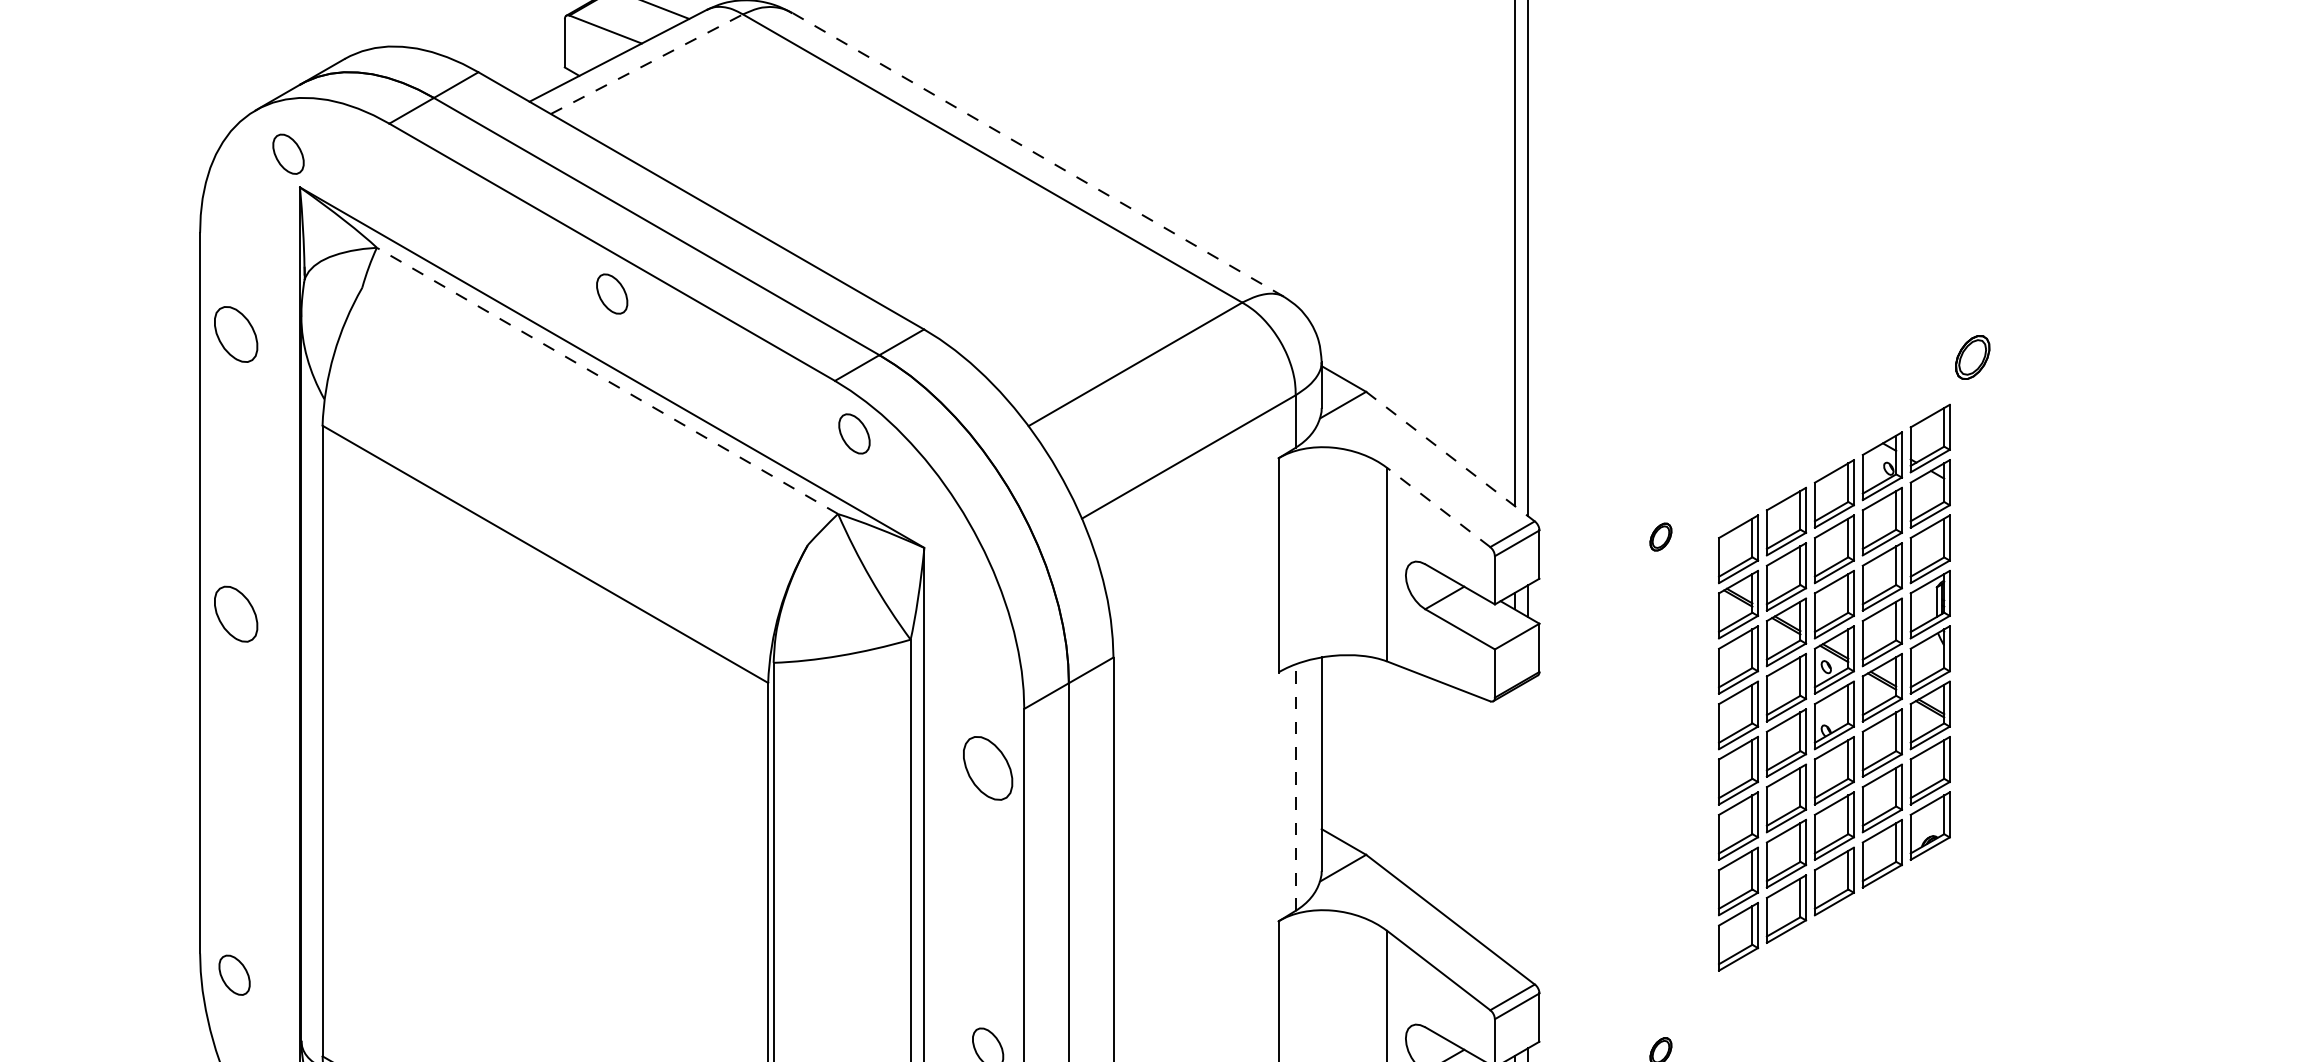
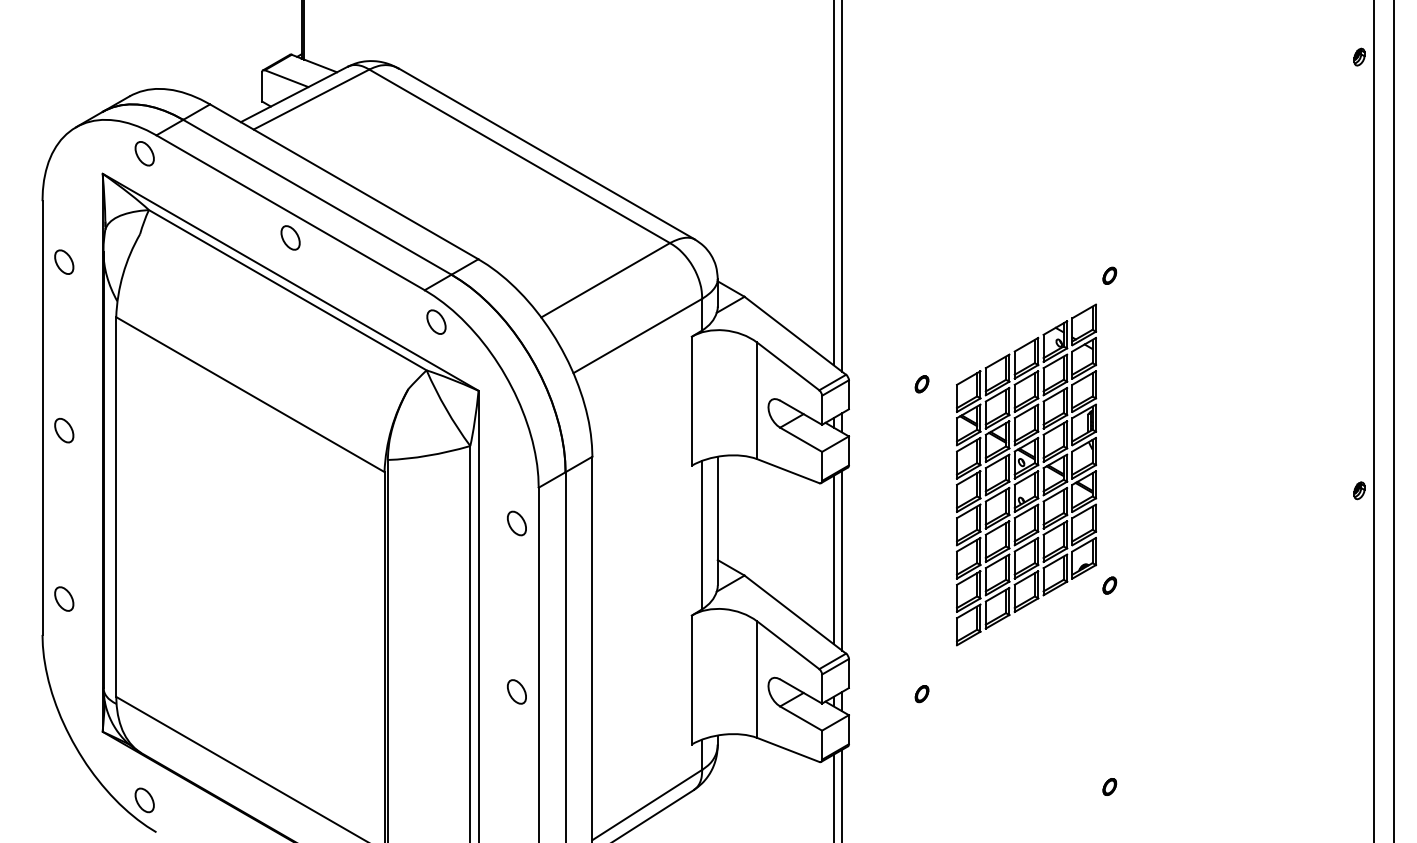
line: (648, 64) -> (312, 99), dashed -> solid
part: (288, 153) -> (144, 153), moved
line: (1038, 155) -> (547, 154), dashed -> solid
part: (236, 333) -> (64, 261), size x0.71
part: (1972, 356) -> (1109, 275), size x0.62
line: (607, 379) -> (287, 289), dashed -> solid
line: (1450, 457) -> (795, 336), dashed -> solid
line: (1437, 507) -> (787, 366), dashed -> solid
part: (236, 613) -> (64, 430), size x0.71
part: (987, 768) -> (516, 523), size x0.62
line: (1296, 786) -> (702, 534), dashed -> solid
line: (1513, 828) -> (833, 559), added
line: (1528, 829) -> (842, 560), added
part: (1972, 871) -> (1109, 585), added
part: (234, 974) -> (64, 598), moved

